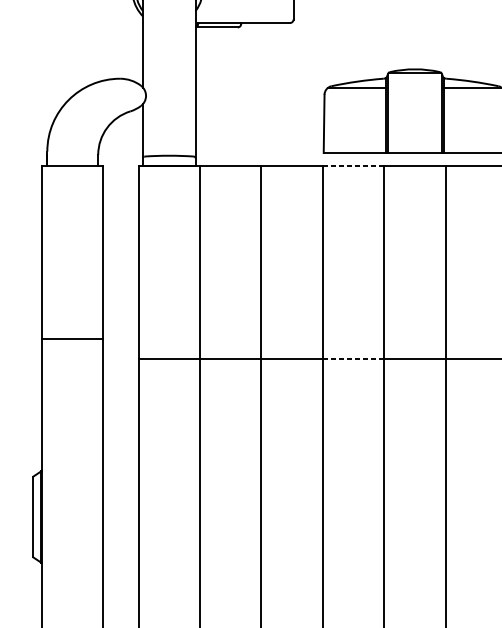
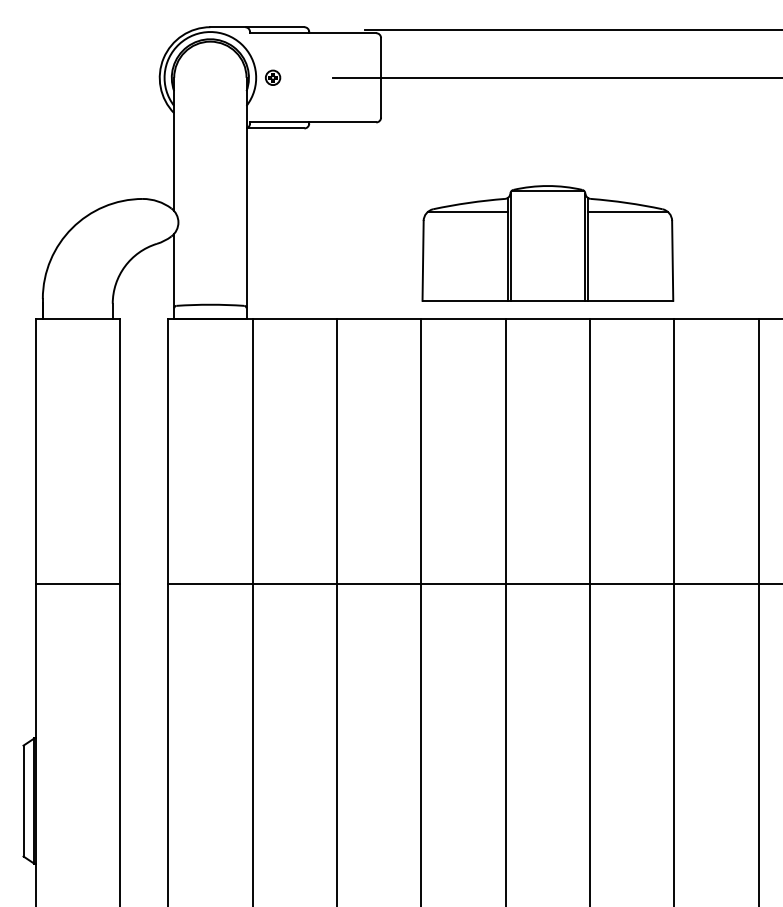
line: (354, 165) -> (464, 318), dashed -> solid
line: (72, 338) -> (77, 584), moved
line: (354, 359) -> (464, 584), dashed -> solid

